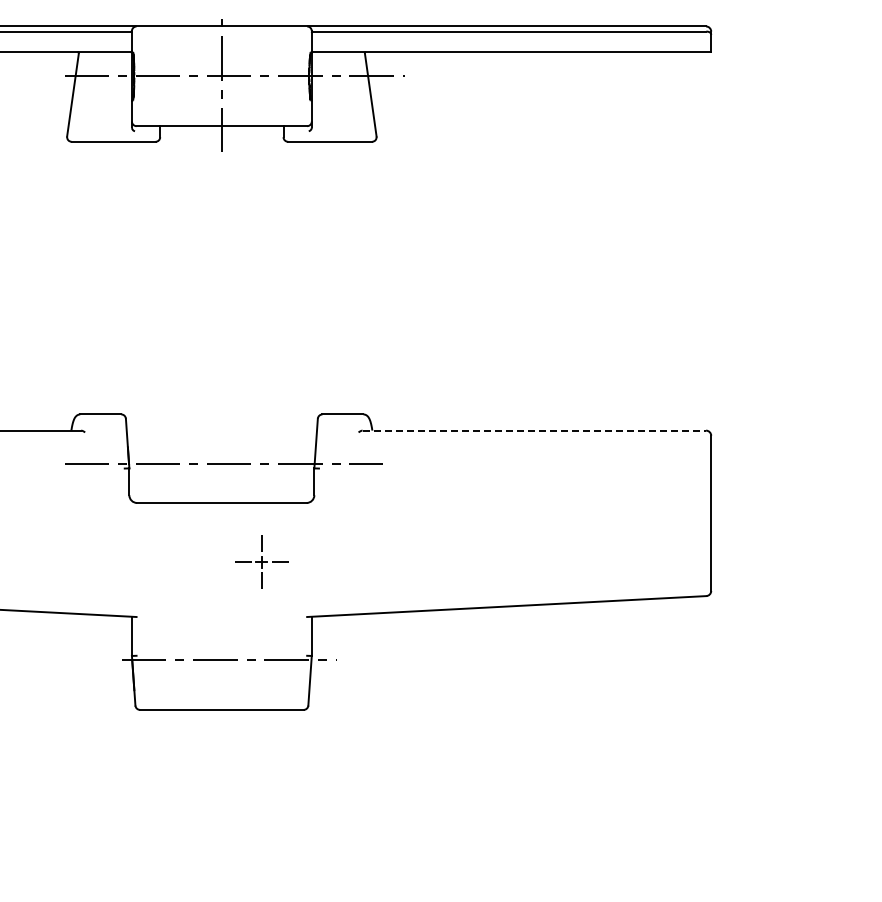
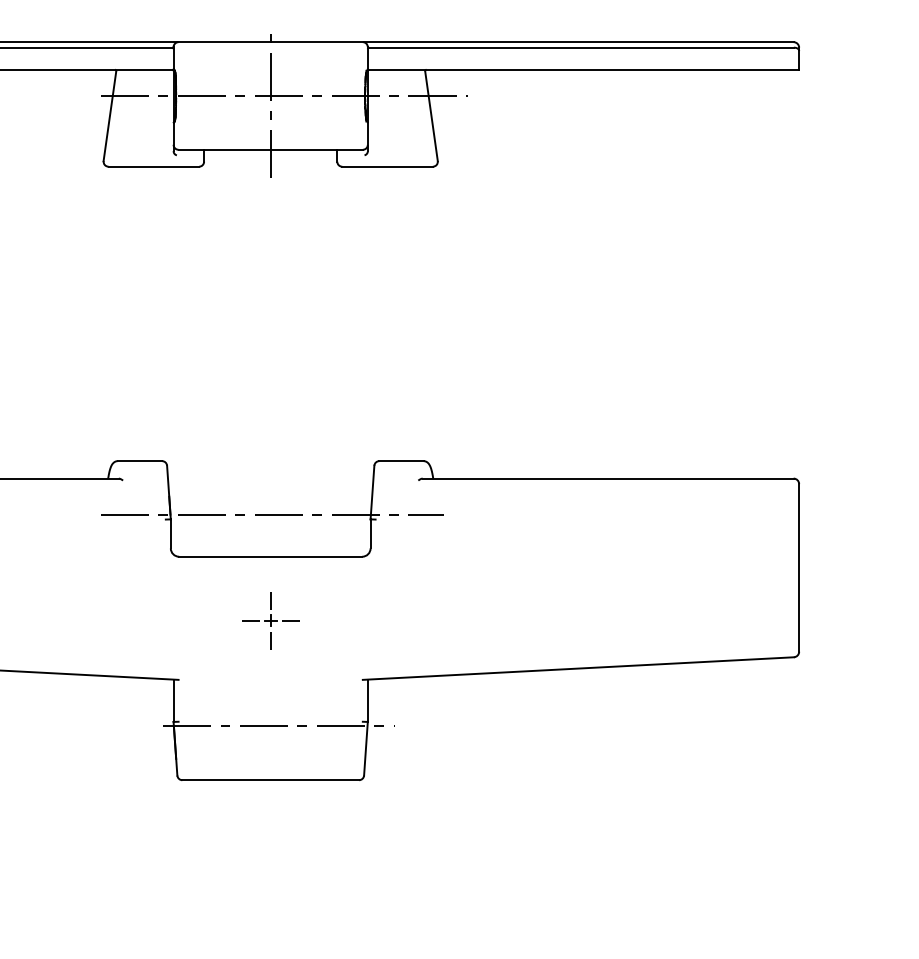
line: (534, 430) -> (608, 478), dashed -> solid
part: (261, 561) -> (270, 619), moved

